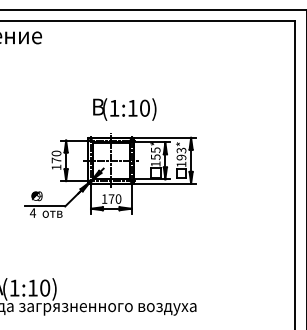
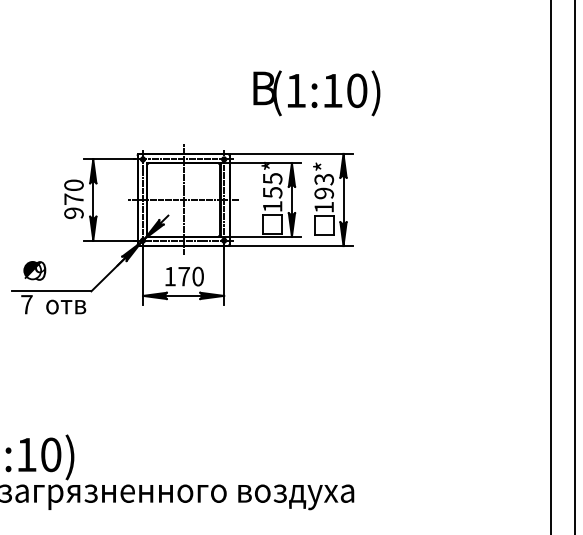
text: (124, 109) -> (316, 93), moved
text: (56, 167) -> (73, 213), 170 -> 970
text: (32, 212) -> (25, 303), 4 -> 7

